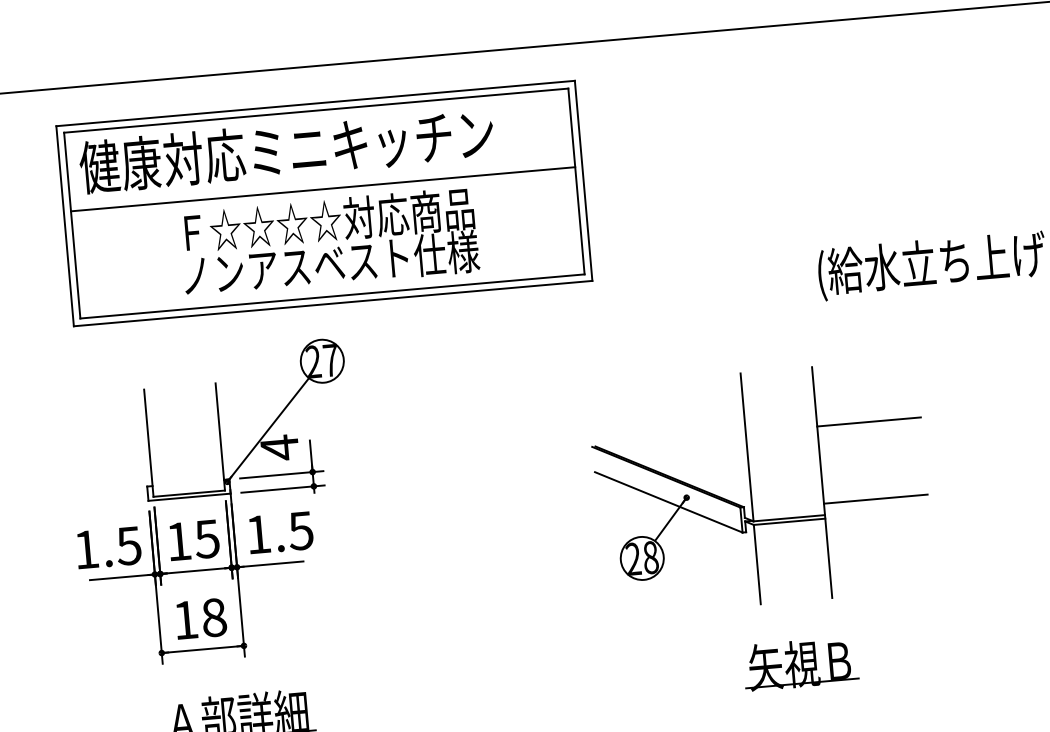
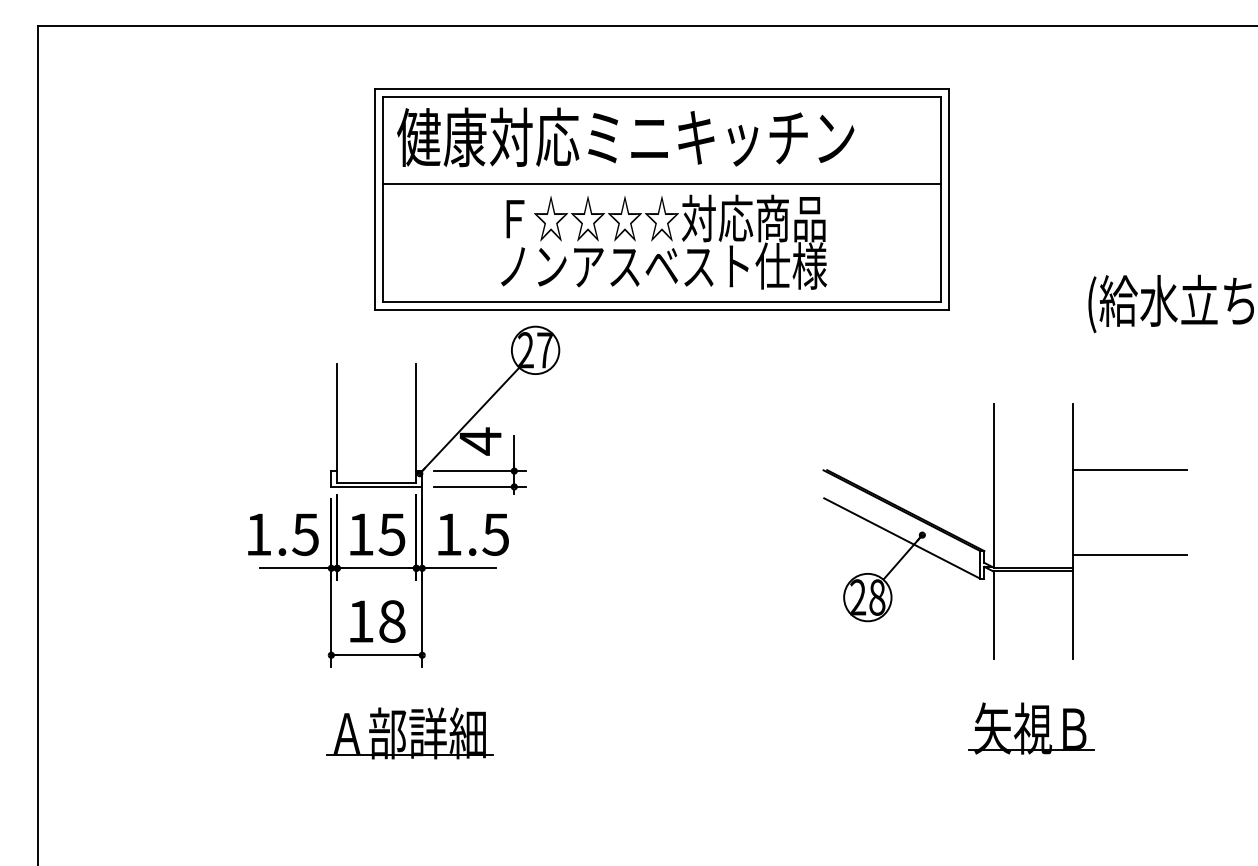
part: (323, 203) -> (661, 199), moved

